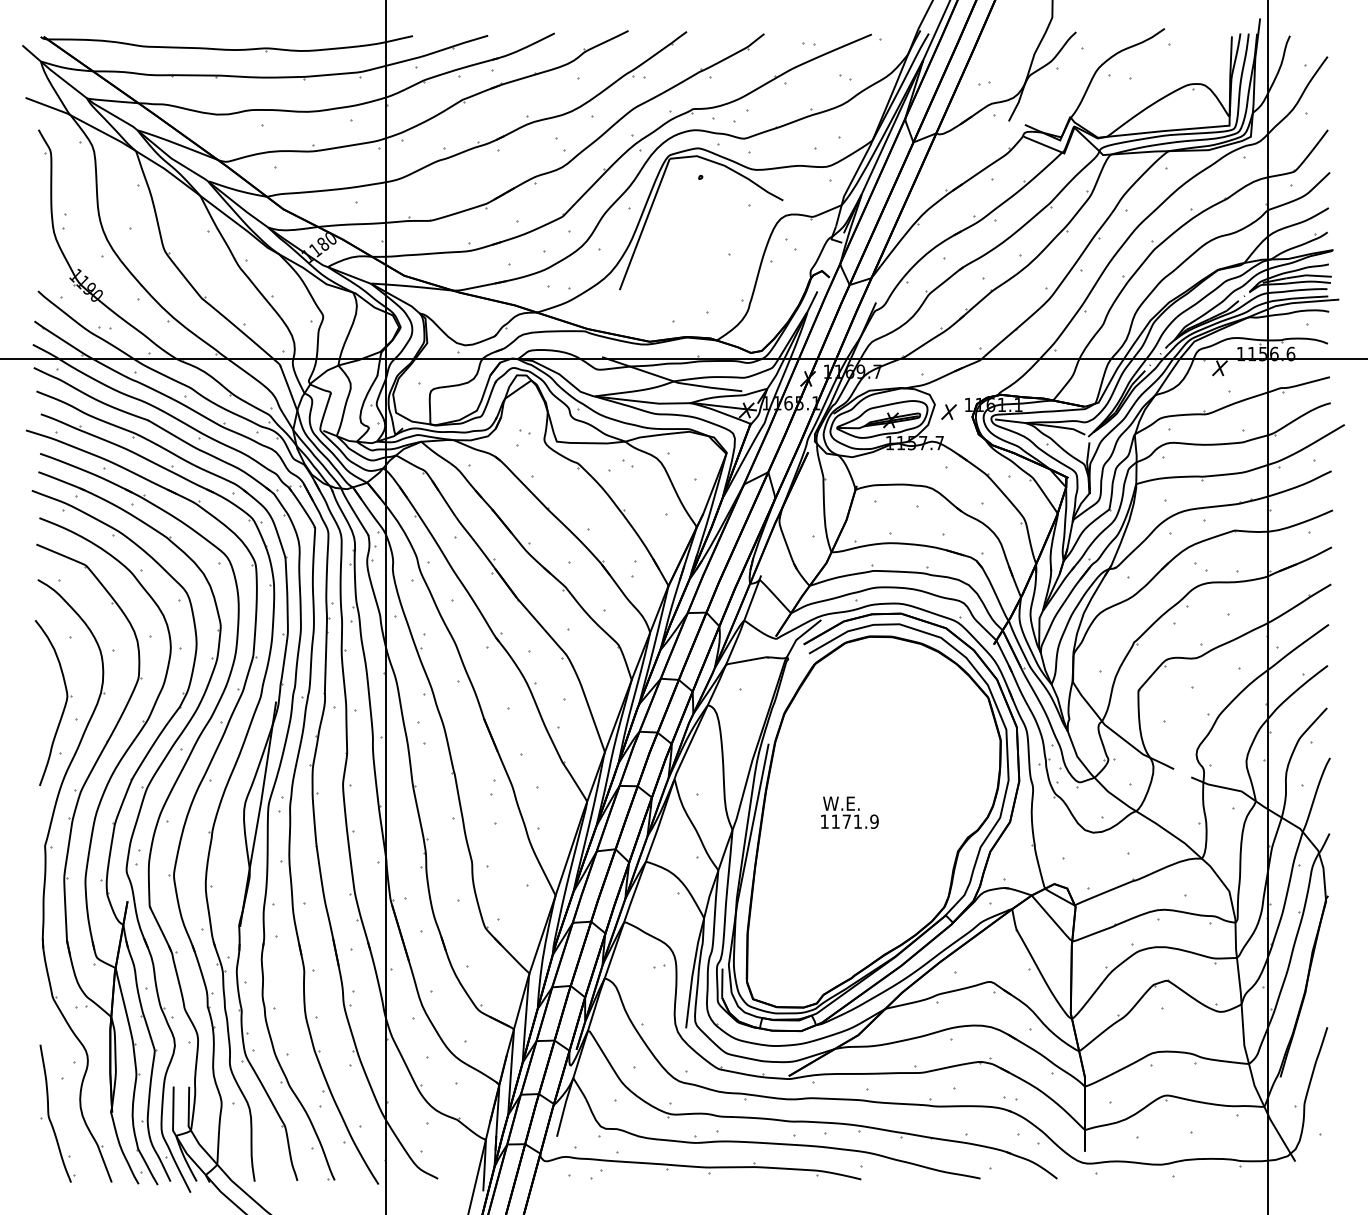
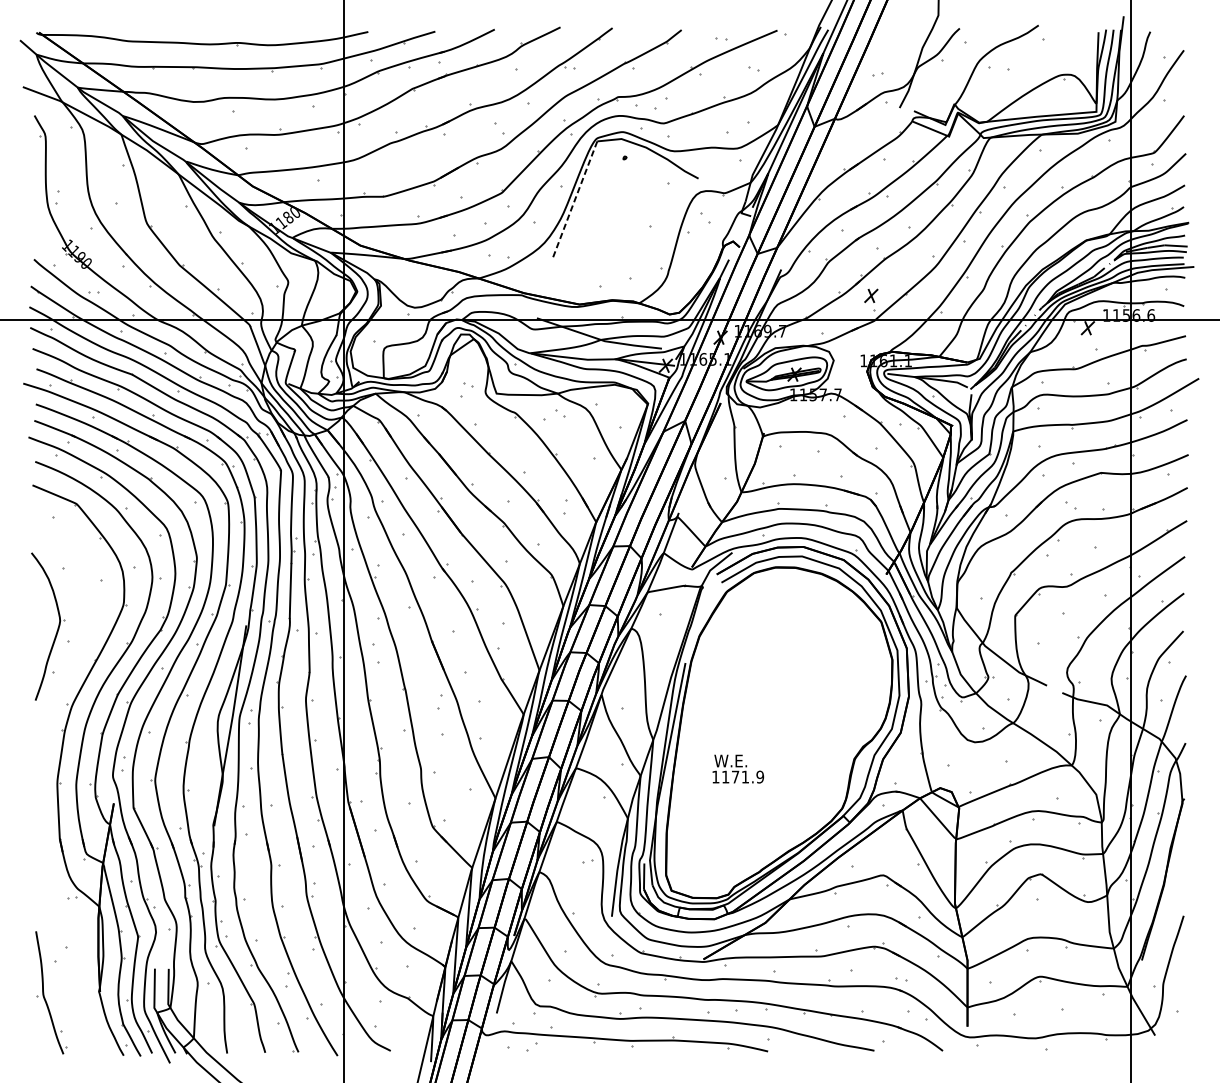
line: (644, 225) -> (574, 200), solid -> dashed
part: (948, 411) -> (870, 295), moved
text: (849, 812) -> (737, 768), moved
part: (46, 875) -> (41, 780), removed

